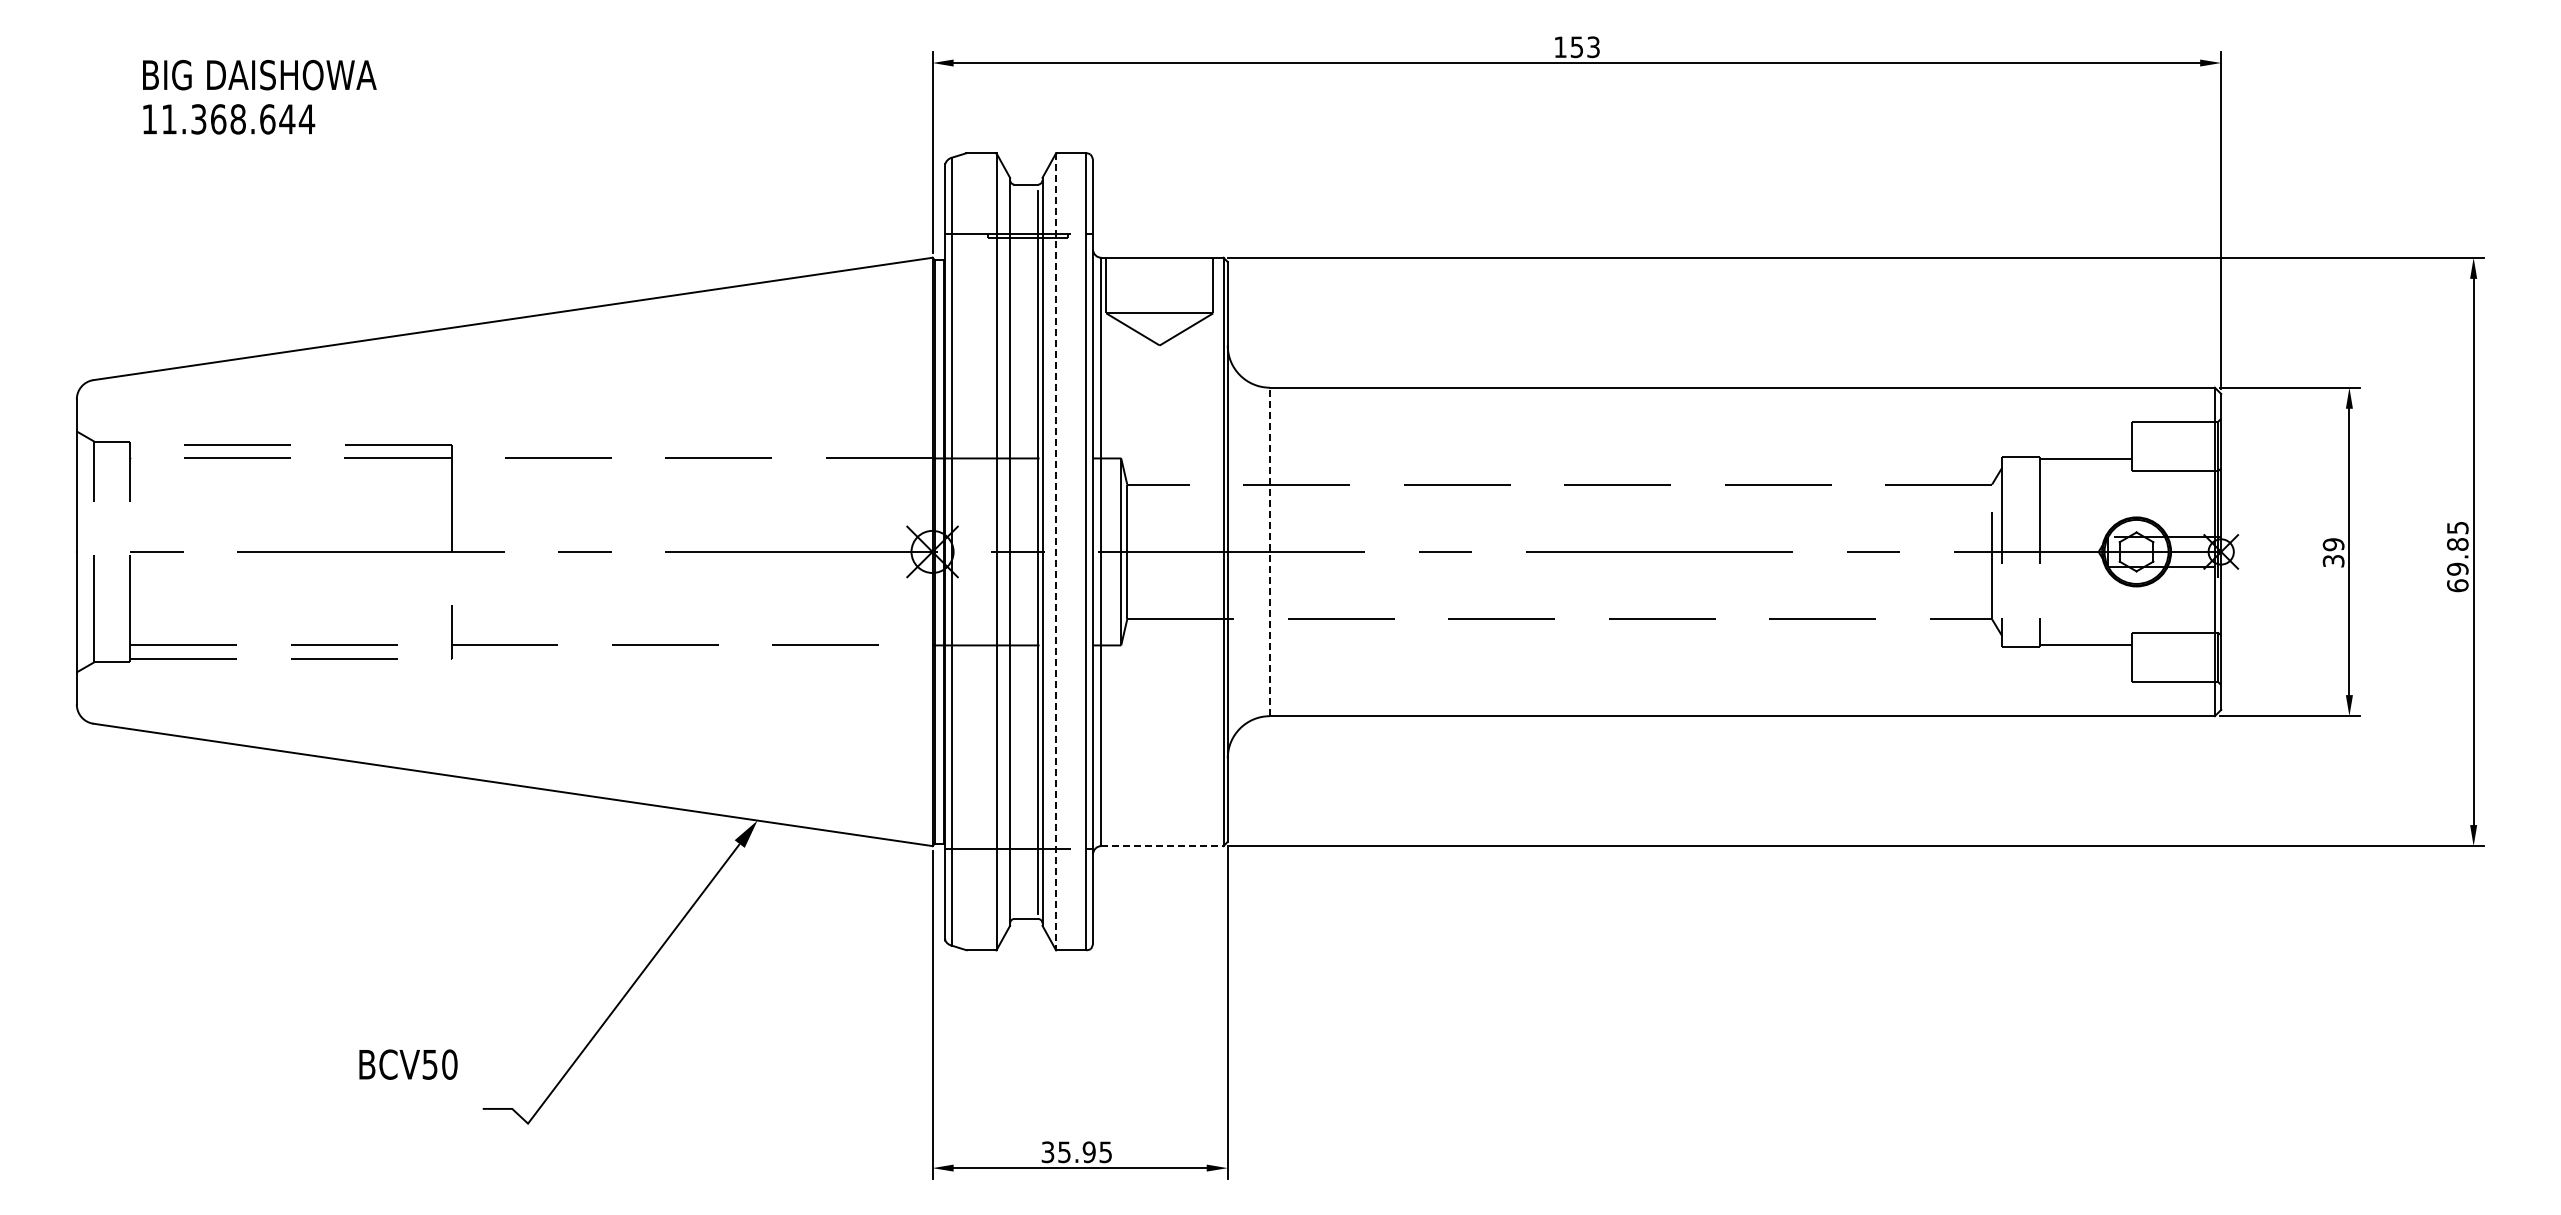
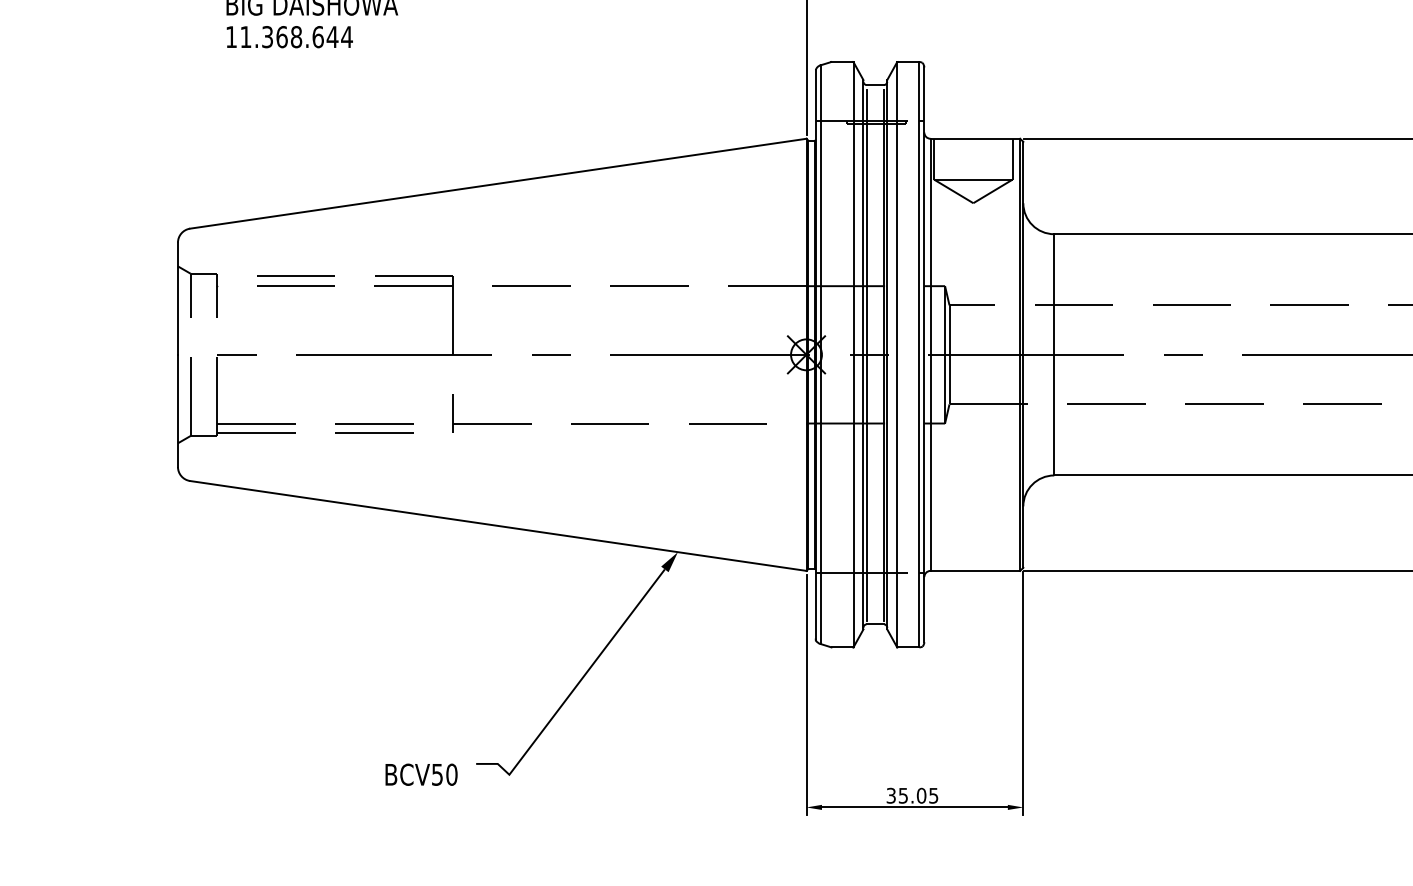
line: (1269, 551) -> (1053, 354), dashed -> solid
line: (1014, 552) -> (866, 355), added
line: (1056, 552) -> (897, 355), dashed -> solid
line: (1162, 846) -> (975, 571), dashed -> solid
text: (408, 1064) -> (421, 774), moved
text: (1088, 1152) -> (921, 795), 35.95 -> 35.05

